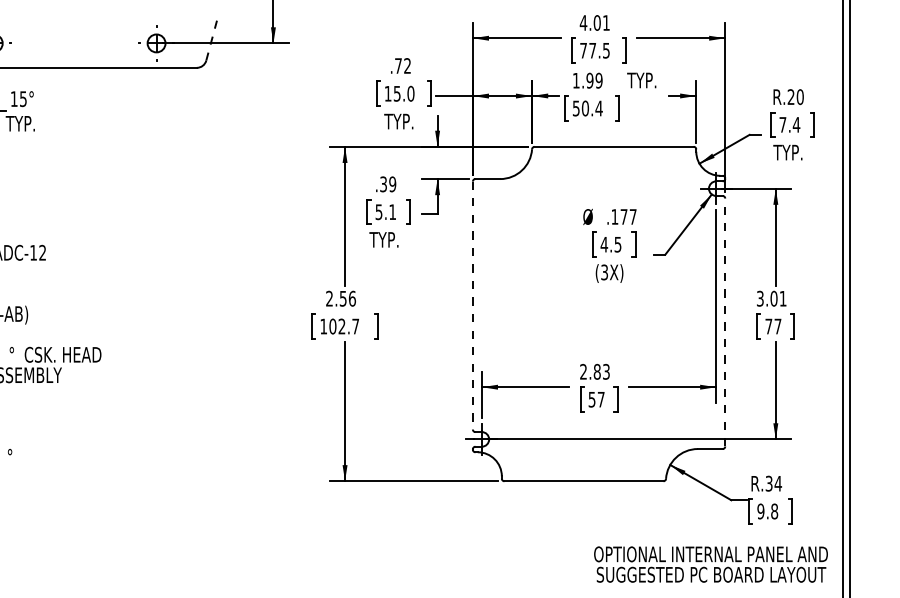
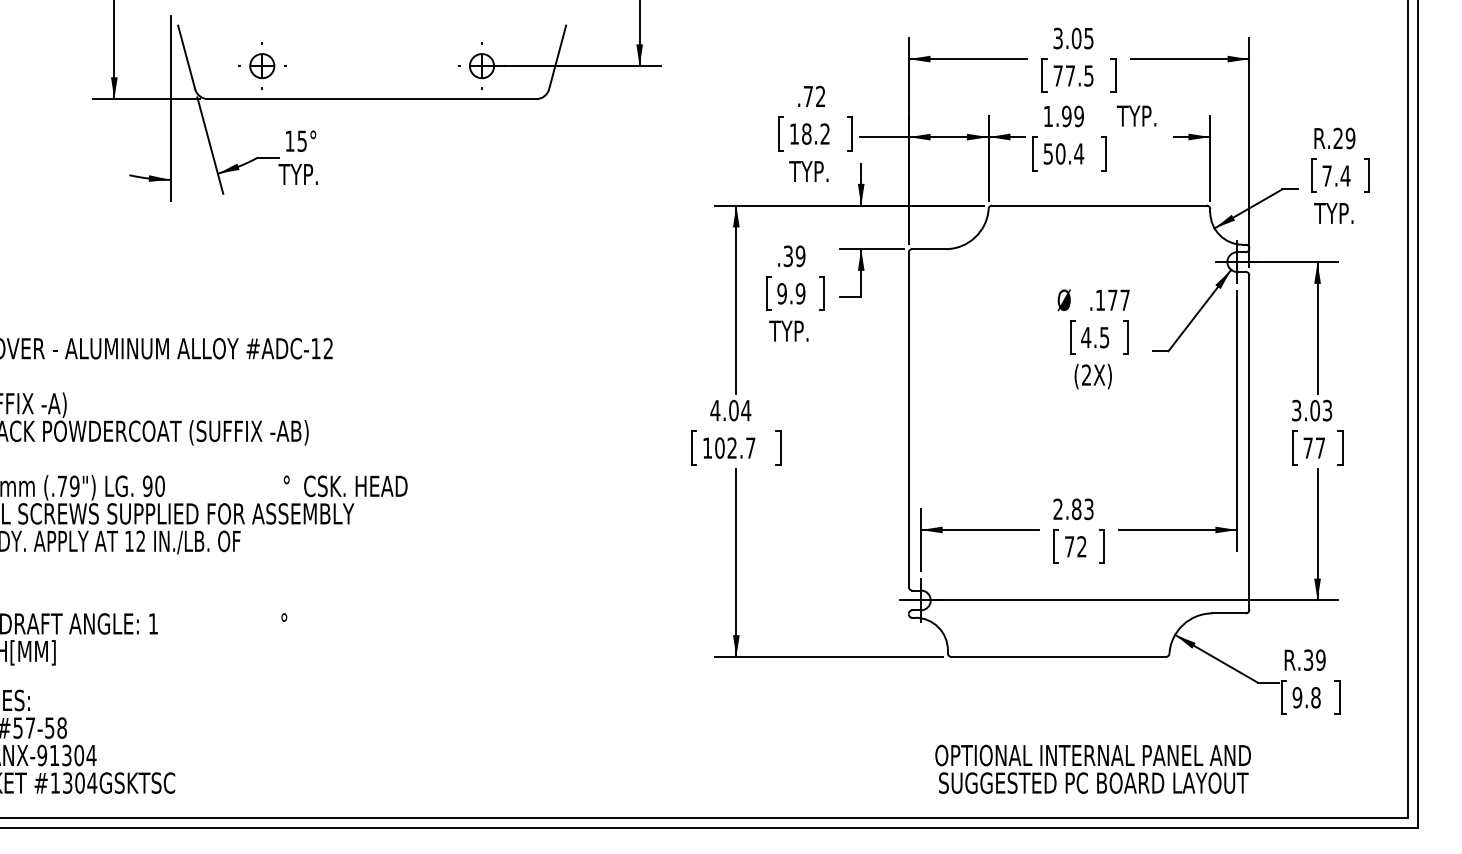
text: (594, 22) -> (1073, 38), 4.01 -> 3.05
line: (212, 37) -> (557, 57), dashed -> solid
text: (404, 93) -> (816, 133), 15.0 -> 18.2
text: (800, 97) -> (1350, 138), R.20 -> R.29
text: (385, 211) -> (791, 293), 5.1 -> 9.9
text: (604, 271) -> (1086, 374), (3X) -> (2X)
text: (340, 298) -> (730, 410), 2.56 -> 4.04
text: (783, 298) -> (1327, 410), 3.01 -> 3.03
line: (472, 306) -> (908, 420), dashed -> solid
line: (725, 322) -> (1249, 442), dashed -> solid
text: (596, 399) -> (1075, 546), 57 -> 72
text: (777, 483) -> (1320, 659), R.34 -> R.39
text: (710, 563) -> (1092, 768), moved

